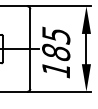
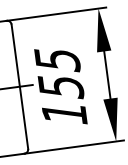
text: (56, 52) -> (61, 86), 185 -> 155

